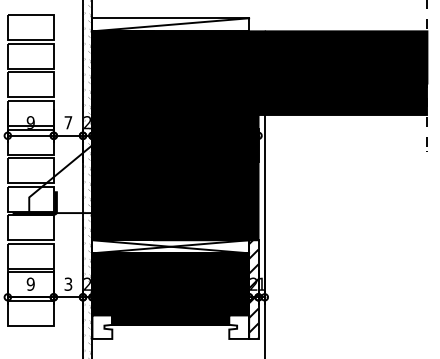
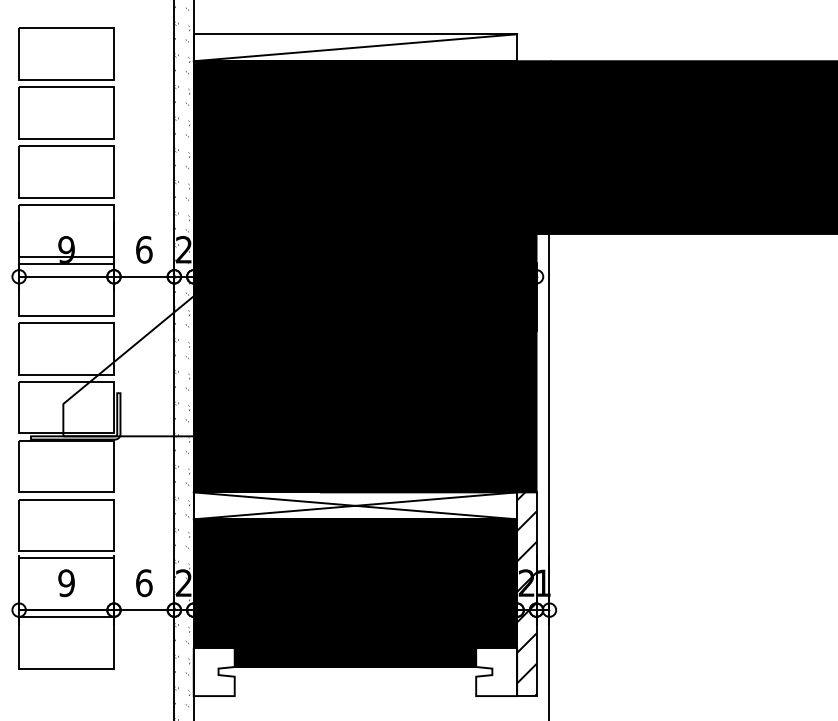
text: (68, 122) -> (144, 249), 7 -> 6
text: (68, 283) -> (144, 581), 3 -> 6

